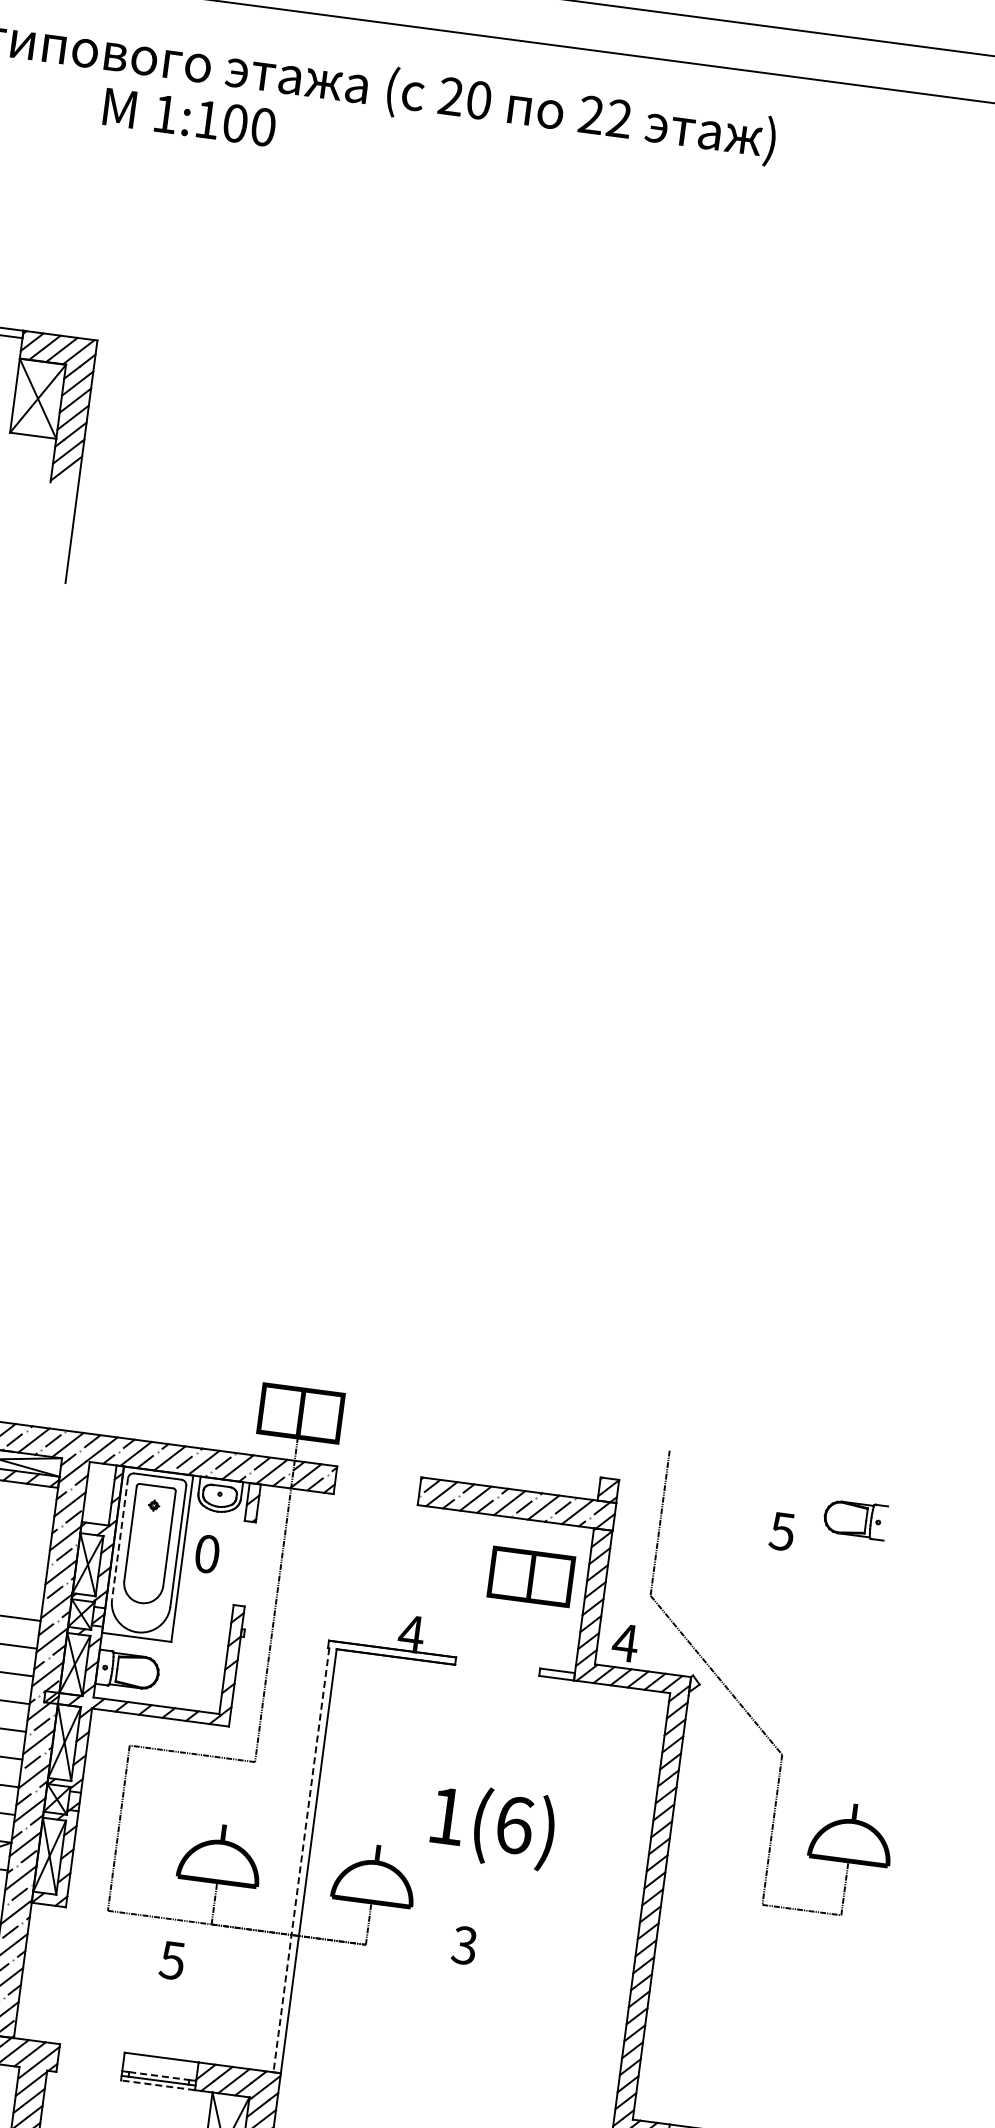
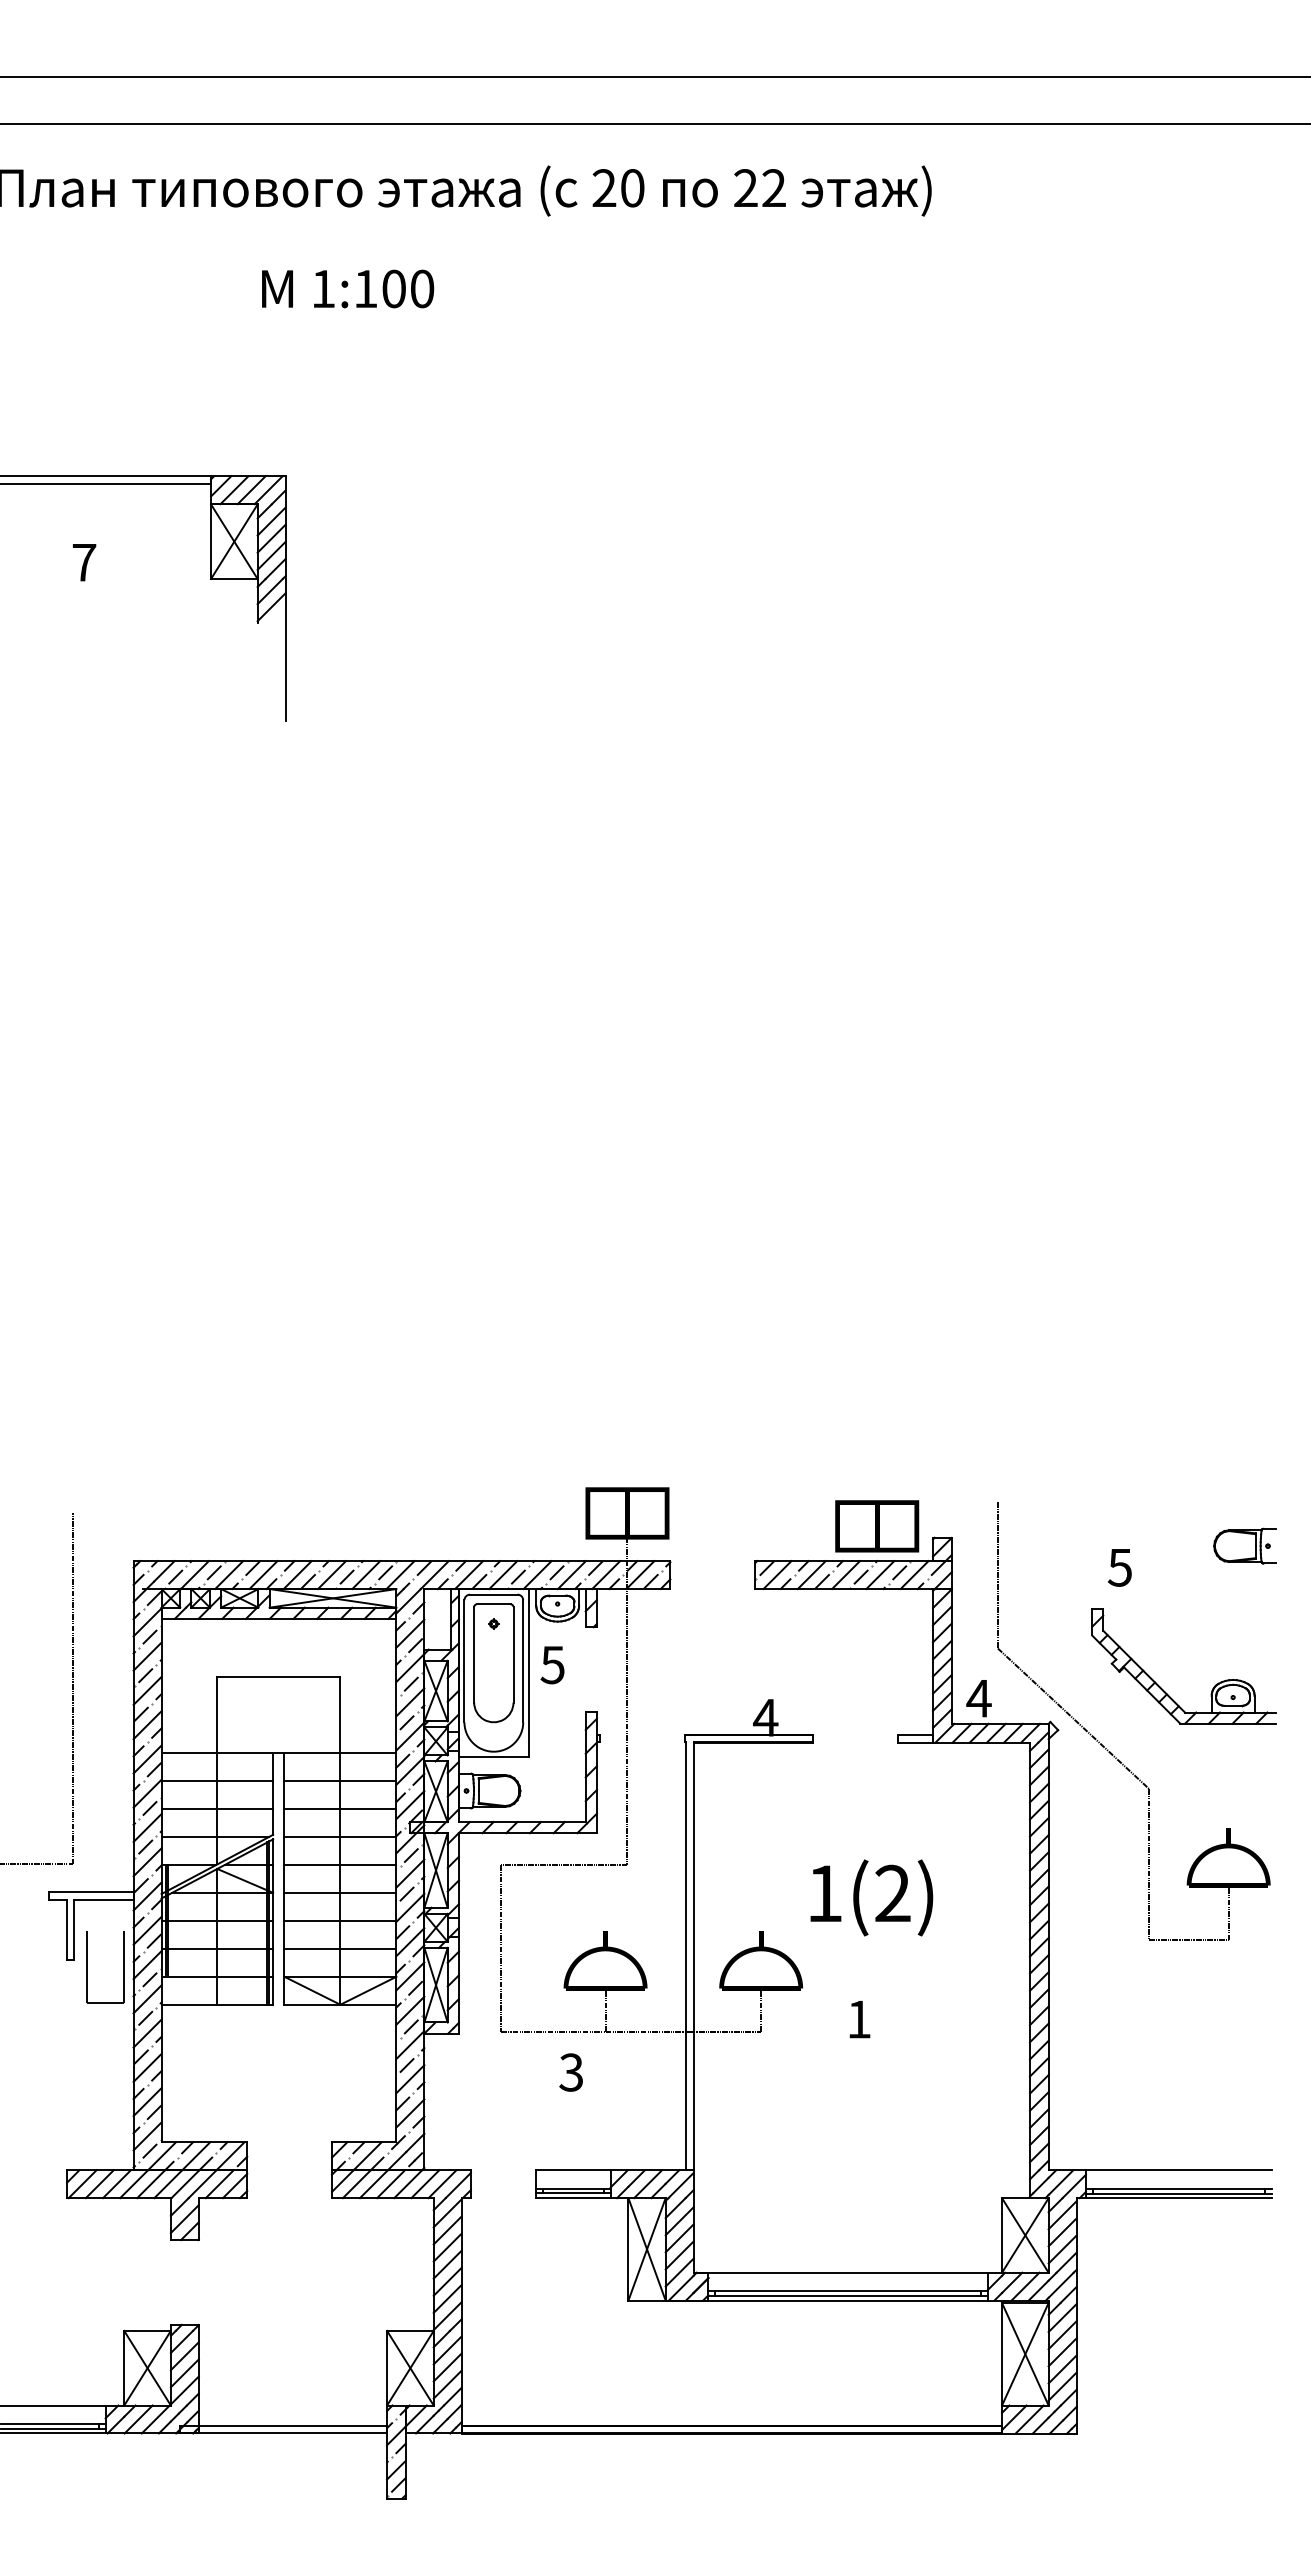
text: (190, 117) -> (348, 288), moved
part: (855, 1518) -> (1244, 1545), moved
line: (120, 1539) -> (464, 1661), dashed -> solid
text: (206, 1553) -> (552, 1664), 0 -> 5
part: (531, 1577) -> (877, 1526), moved
part: (807, 1655) -> (1161, 1687), added
text: (515, 1825) -> (893, 1893), 1(6) -> 1(2)
line: (301, 1860) -> (686, 1956), dashed -> solid
text: (463, 1945) -> (858, 2019), 3 -> 1
text: (172, 1960) -> (571, 2072), 5 -> 3
line: (159, 2075) -> (573, 2188), dashed -> solid
line: (157, 2085) -> (572, 2198), dashed -> solid

